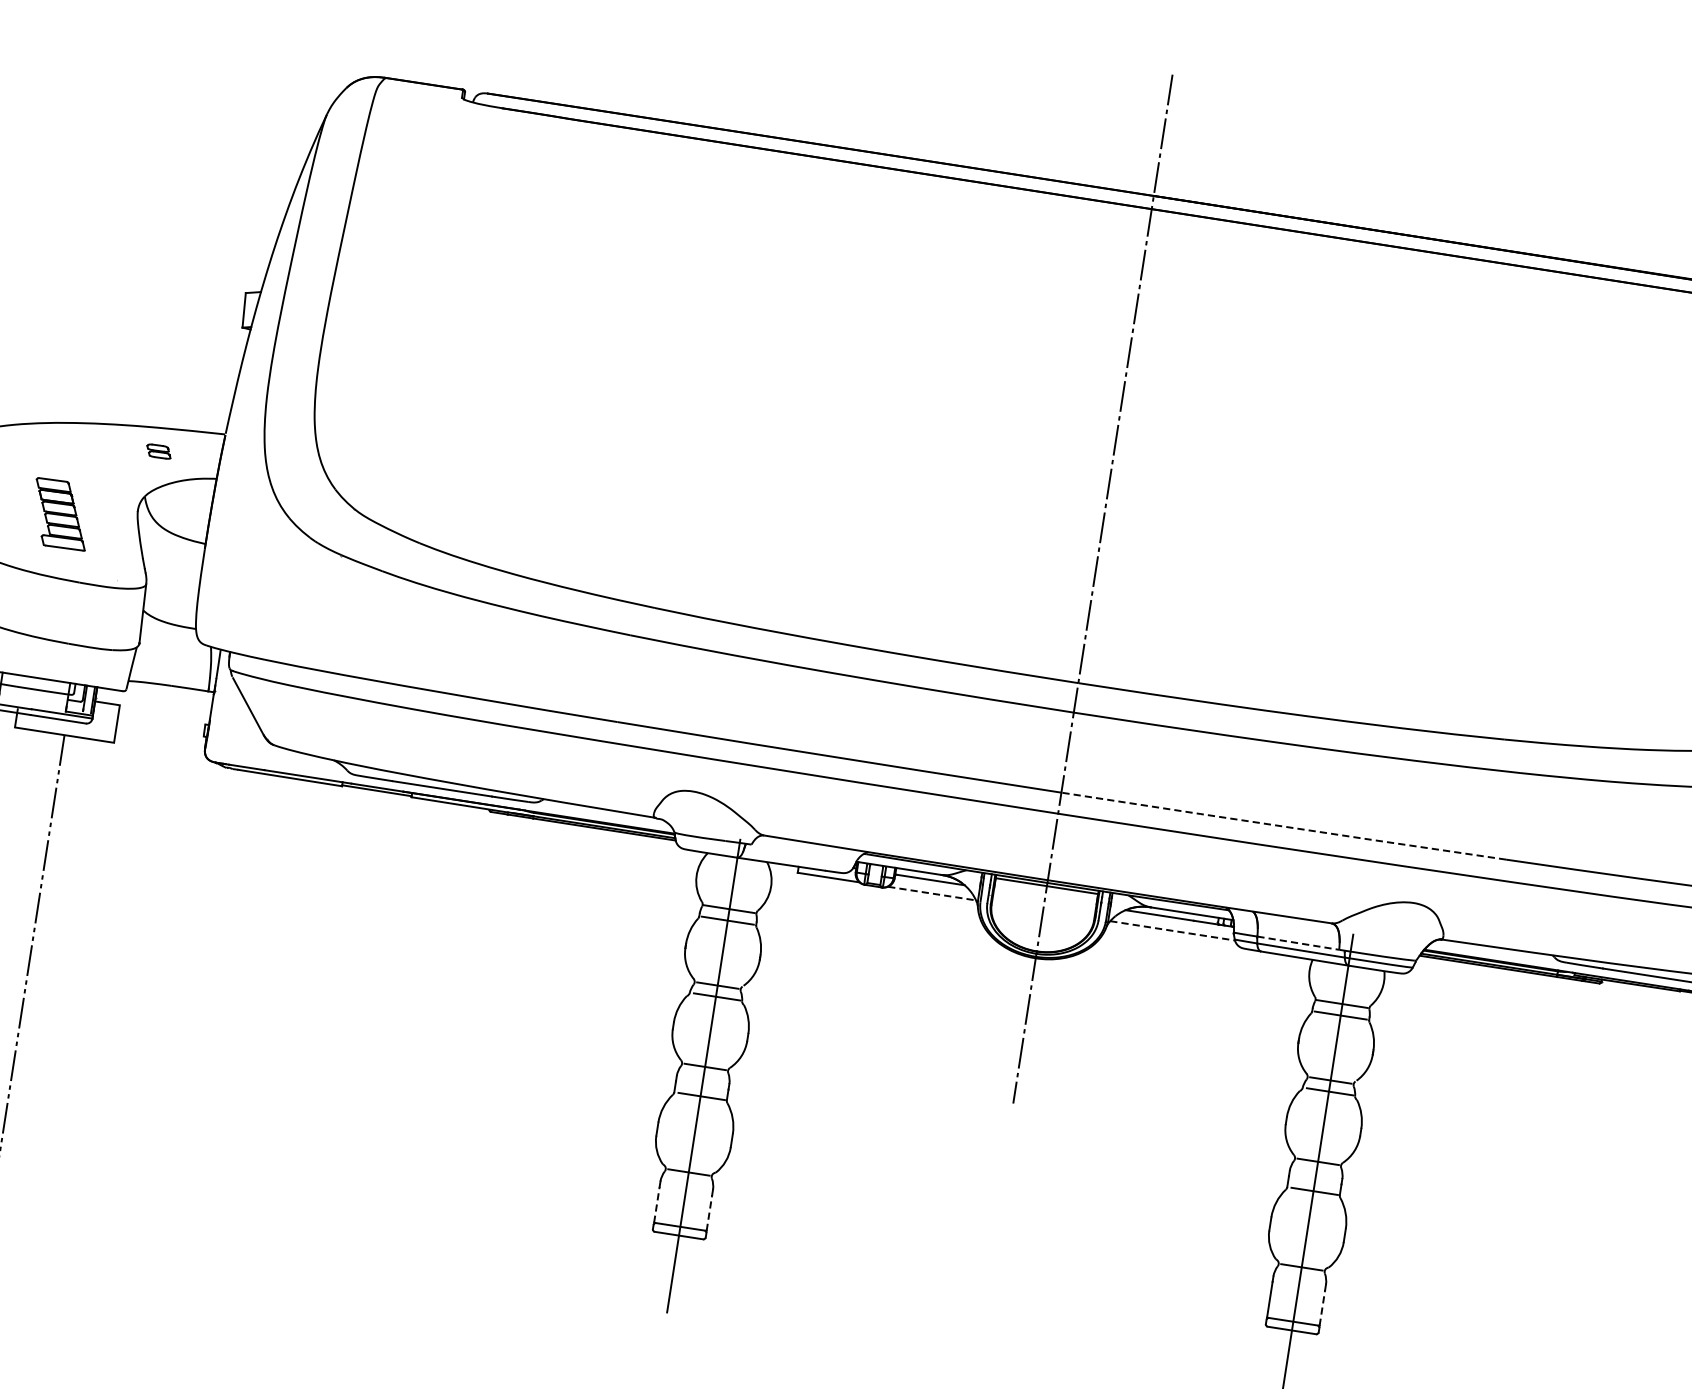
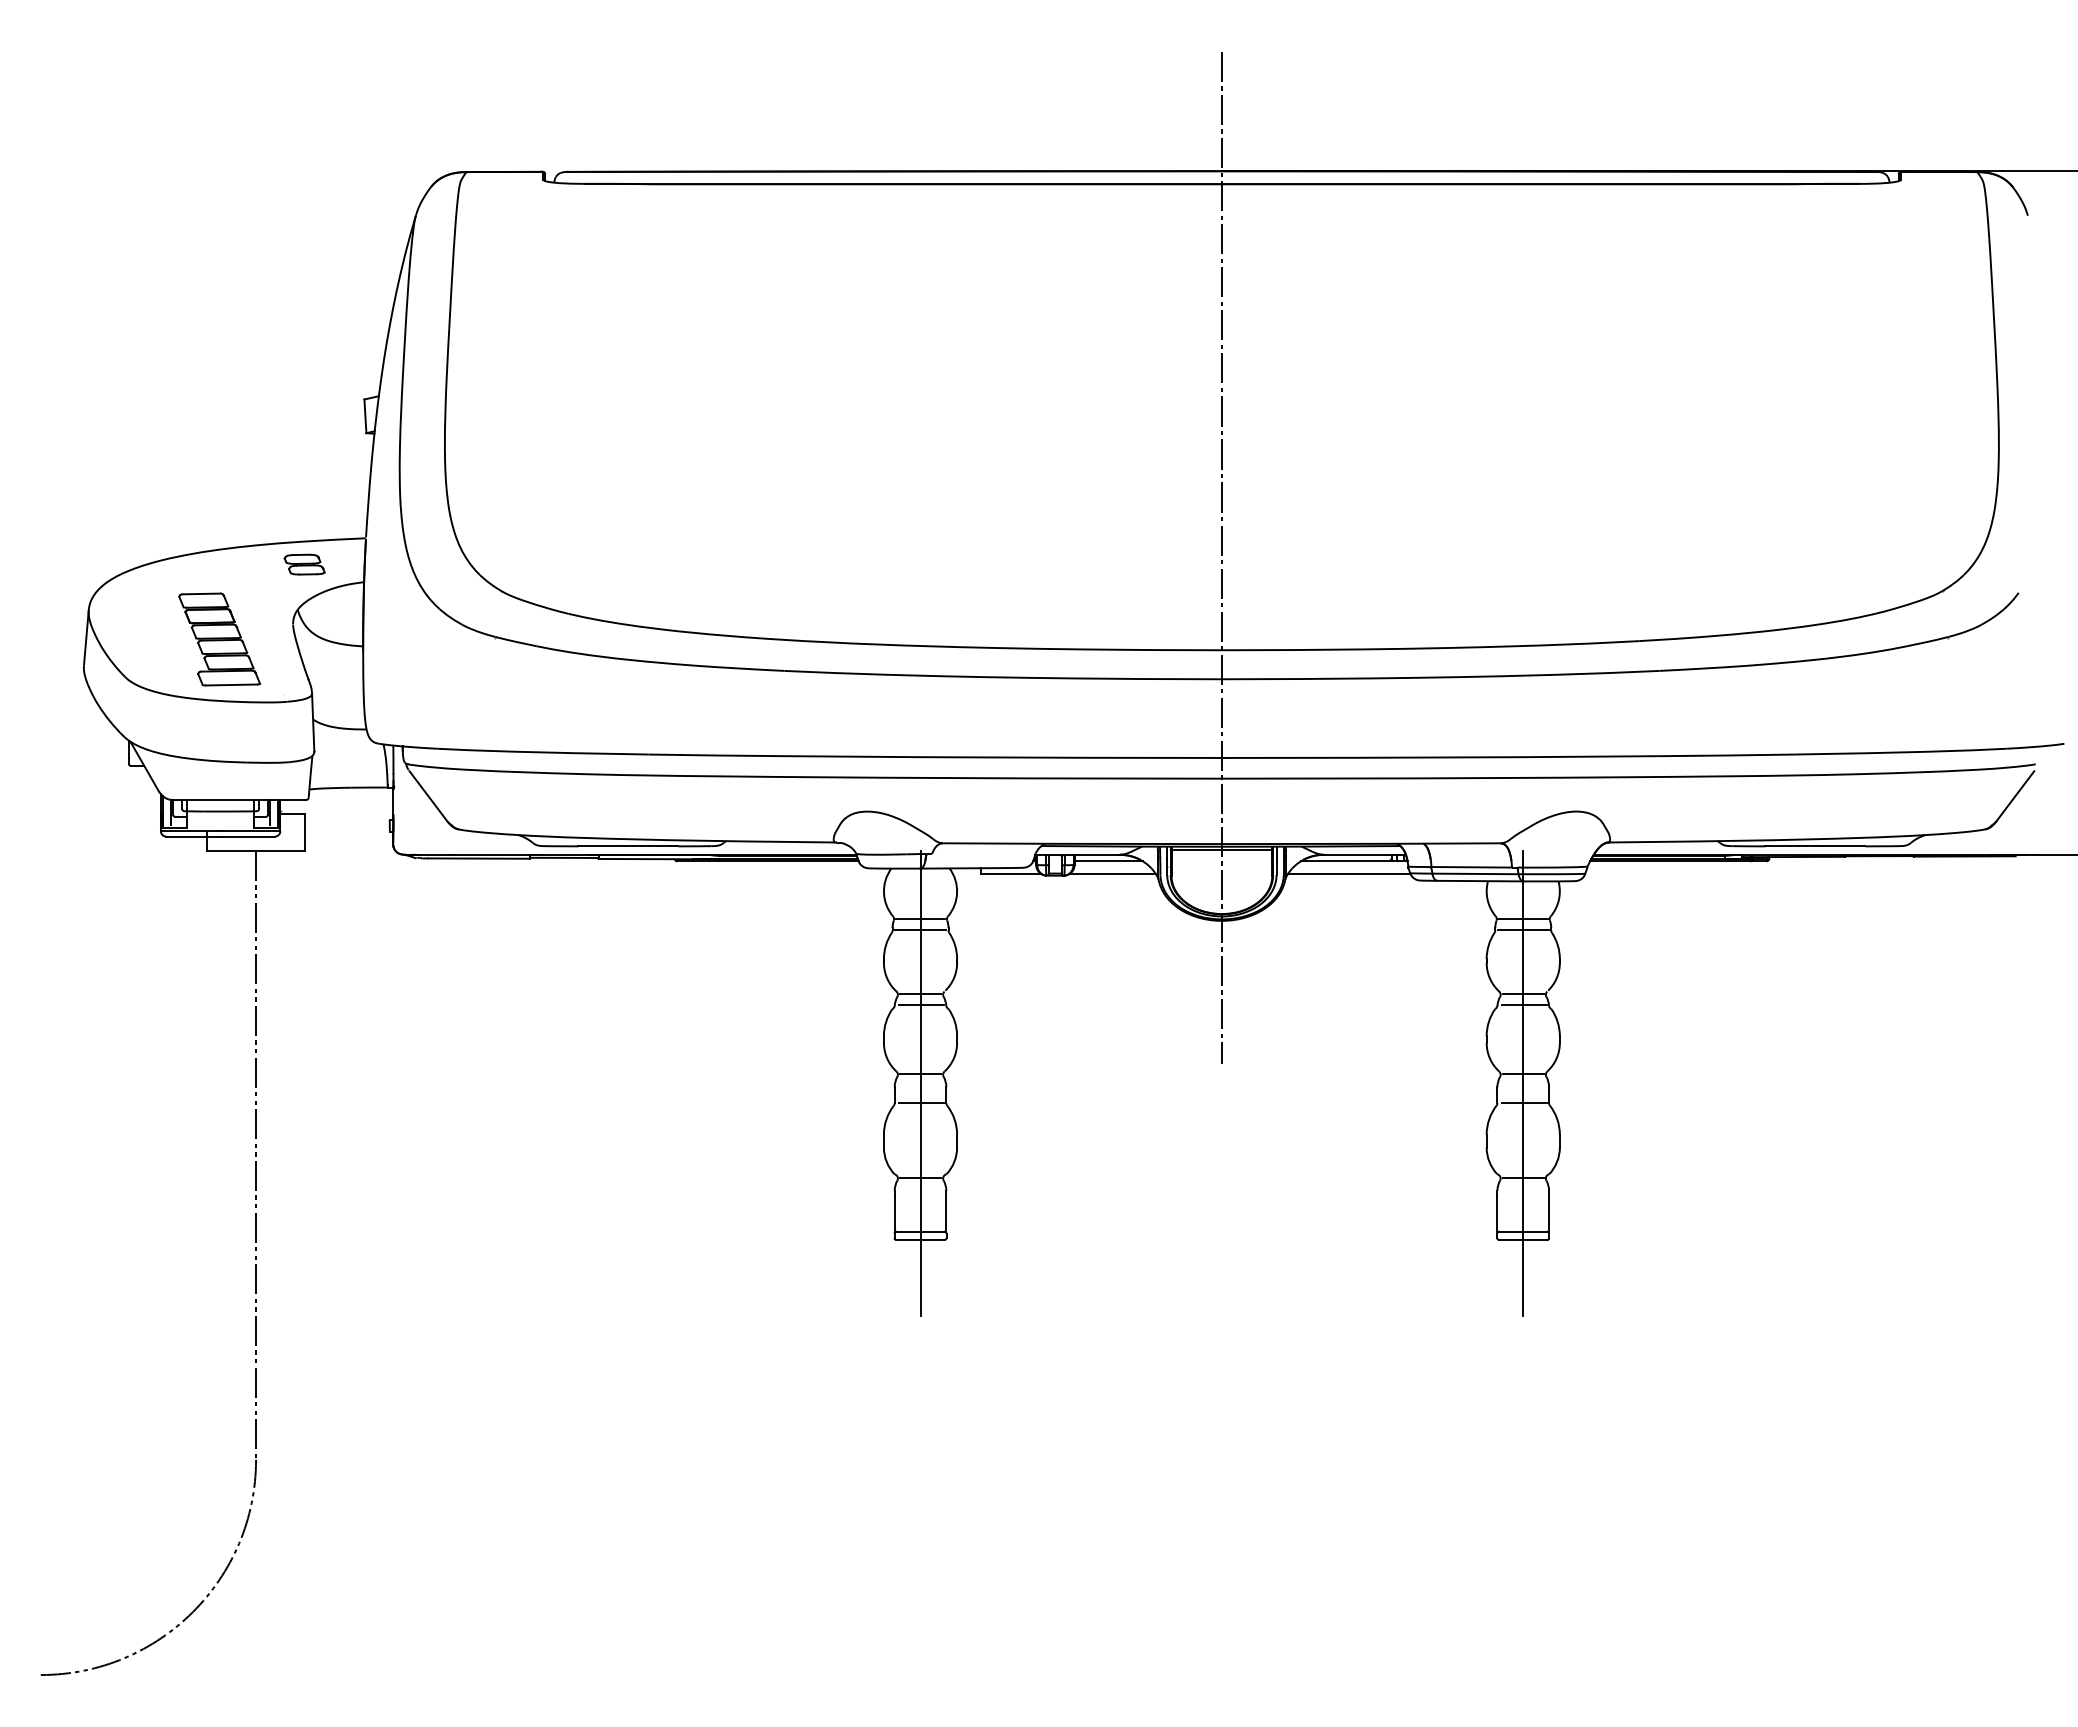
part: (158, 451) -> (304, 564), size x1.67
part: (60, 514) -> (219, 639), size x1.43
line: (1282, 826) -> (1439, 757), dashed -> solid
line: (932, 894) -> (1113, 874), dashed -> solid
line: (1172, 931) -> (1349, 874), dashed -> solid
line: (1299, 943) -> (1472, 867), dashed -> solid
line: (656, 1204) -> (894, 1213), dashed -> solid
line: (709, 1212) -> (946, 1213), dashed -> solid
line: (1322, 1307) -> (1549, 1213), dashed -> solid

